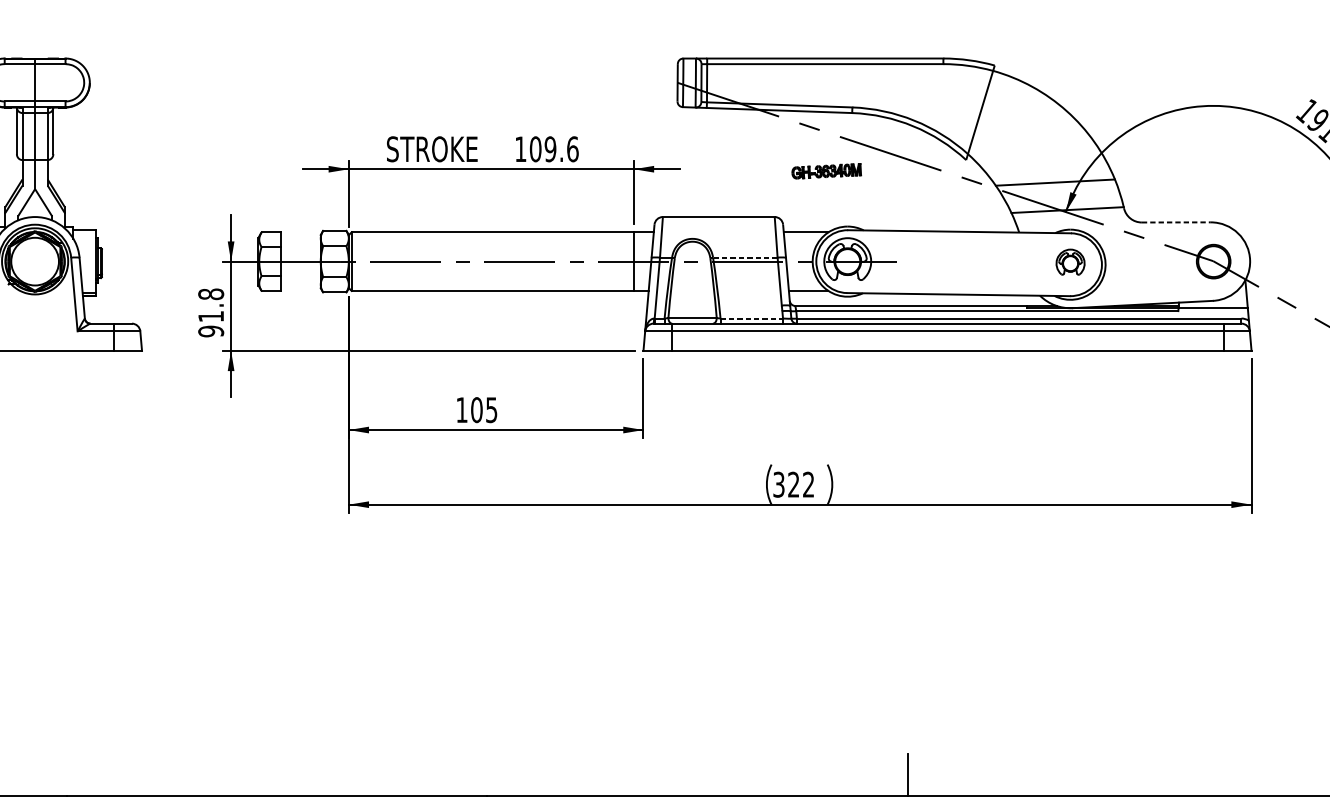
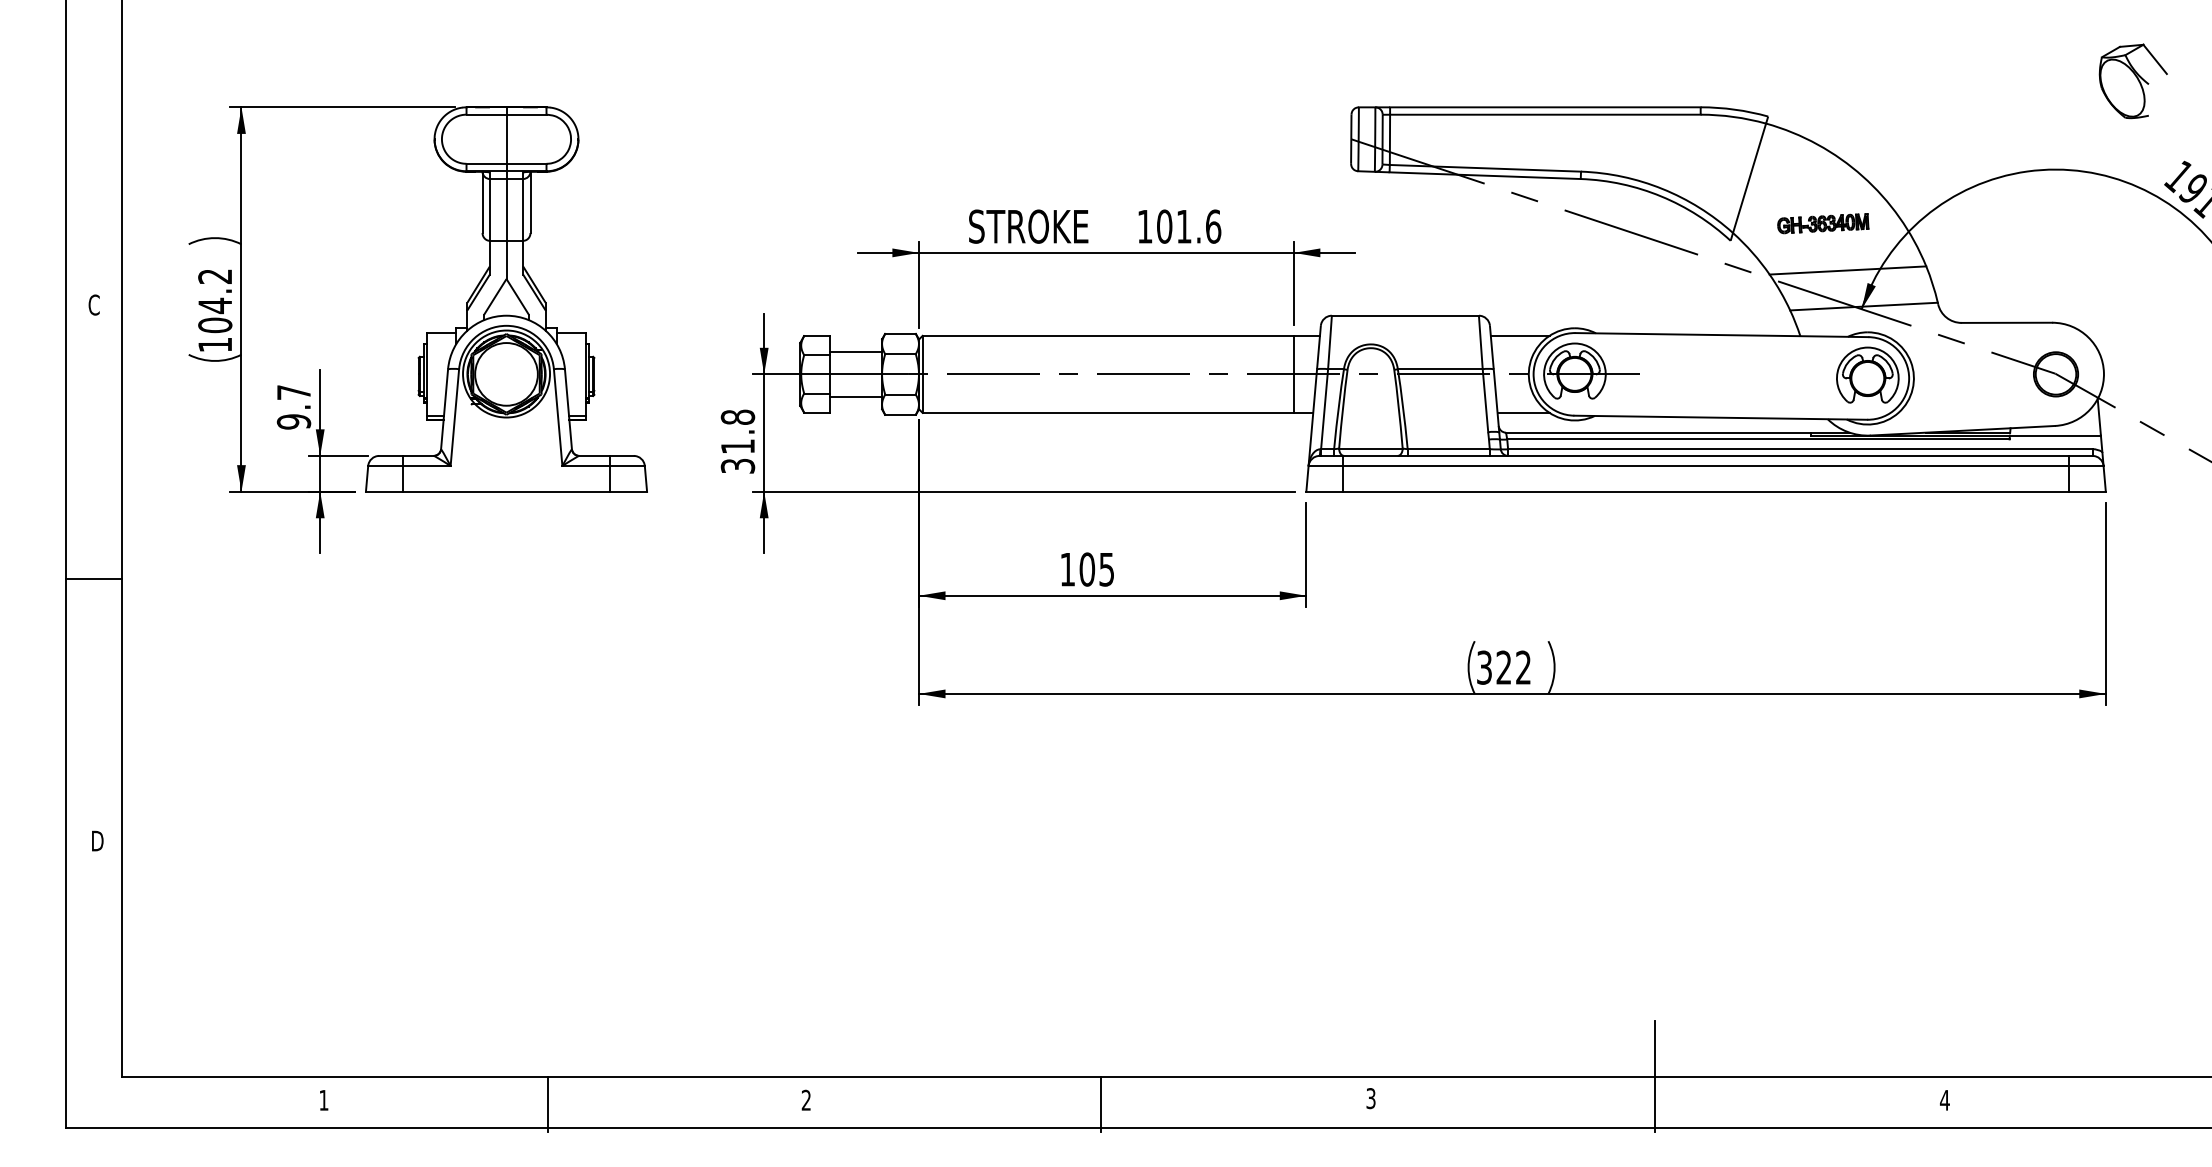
part: (1271, 38) -> (2132, 81), added
text: (550, 149) -> (1183, 226), 109.6 -> 101.6
part: (826, 171) -> (1823, 223), moved
line: (1176, 222) -> (2007, 322), dashed -> solid
line: (300, 245) -> (855, 352), added
line: (744, 257) -> (1439, 369), dashed -> solid
part: (1070, 261) -> (1867, 374), size x1.67
line: (300, 278) -> (855, 396), added
line: (752, 318) -> (1449, 449), dashed -> solid
text: (210, 330) -> (737, 465), 91.8 -> 31.8

